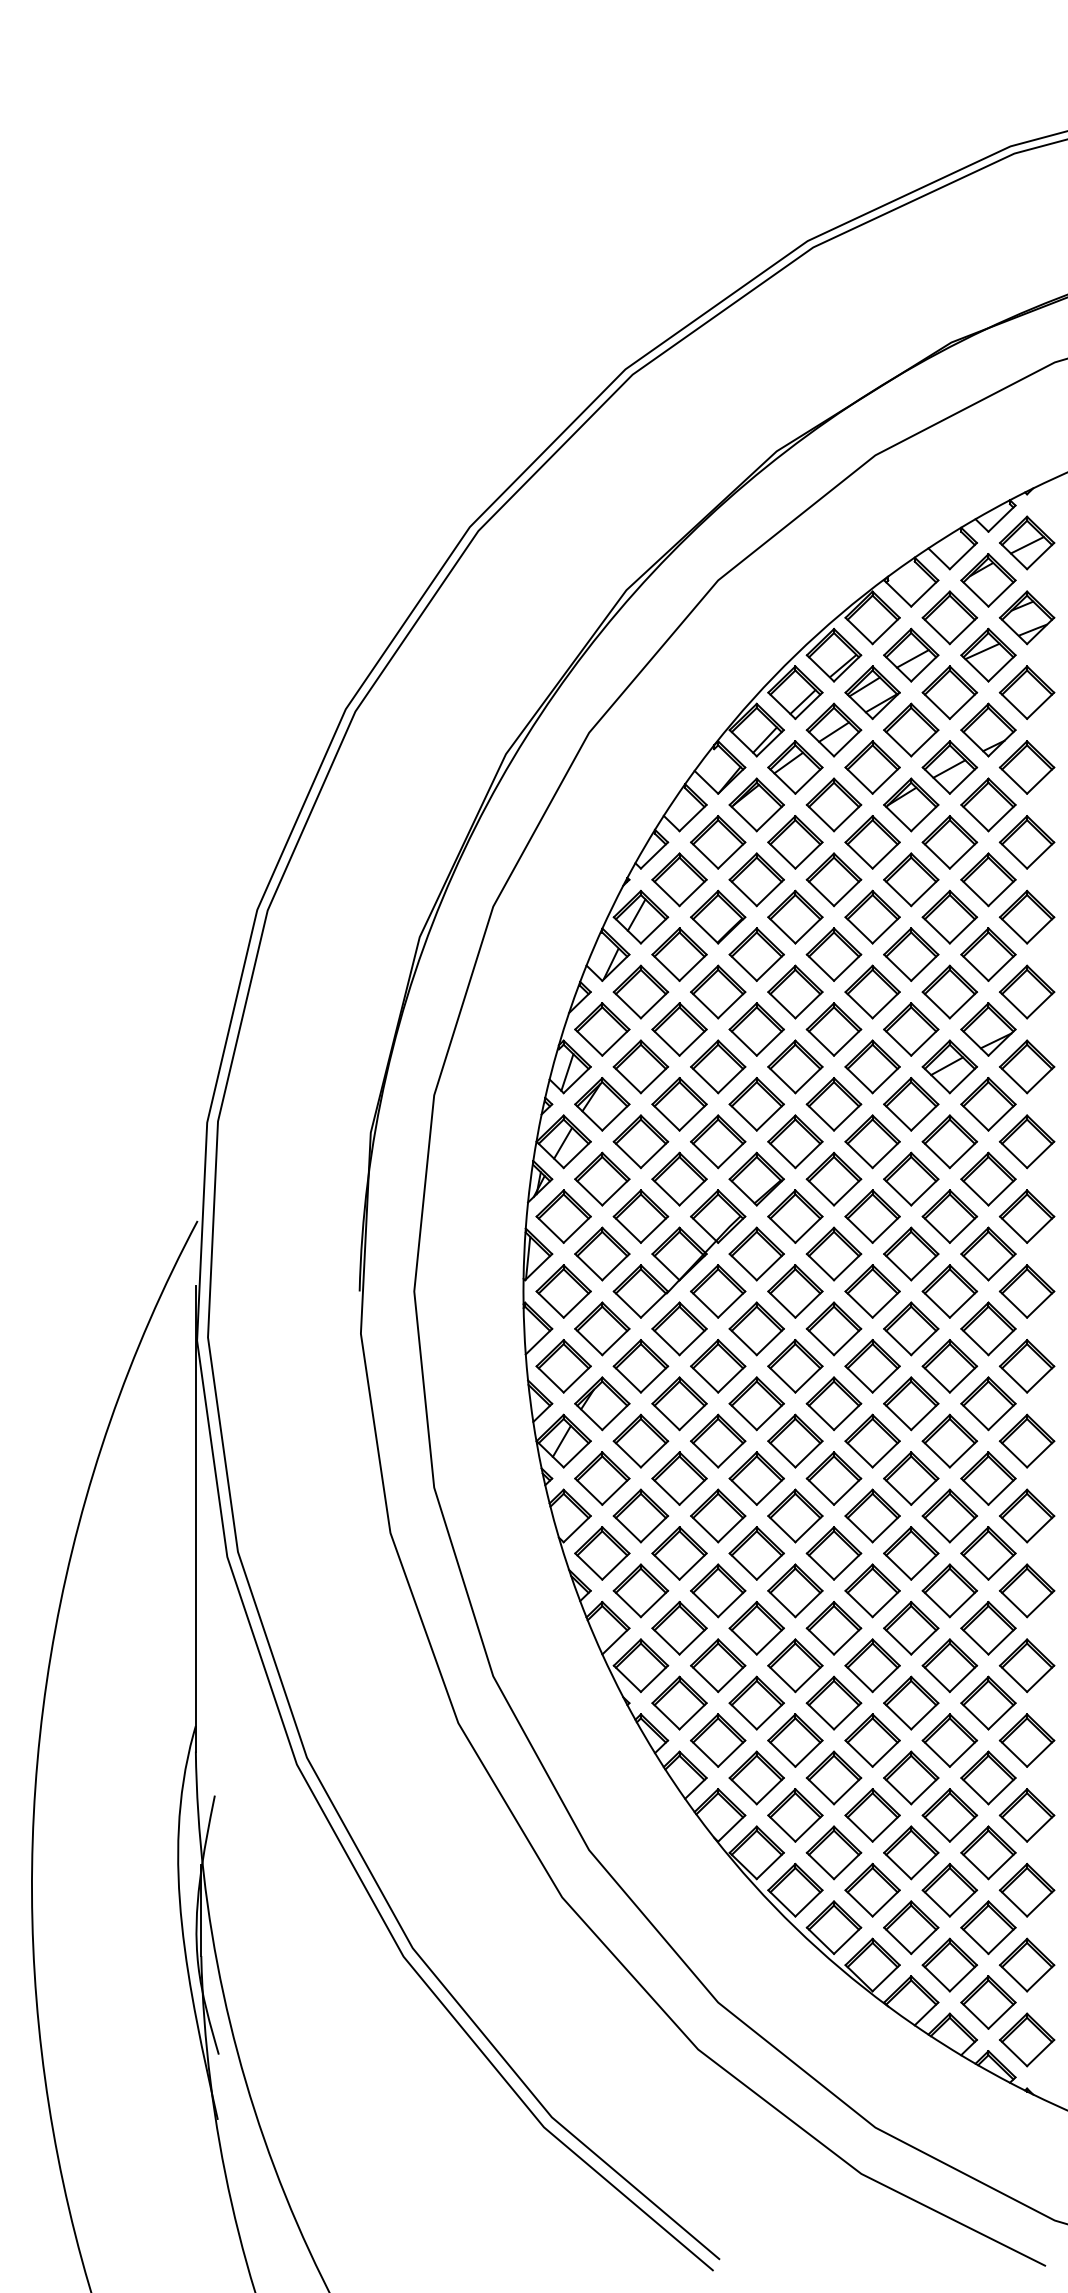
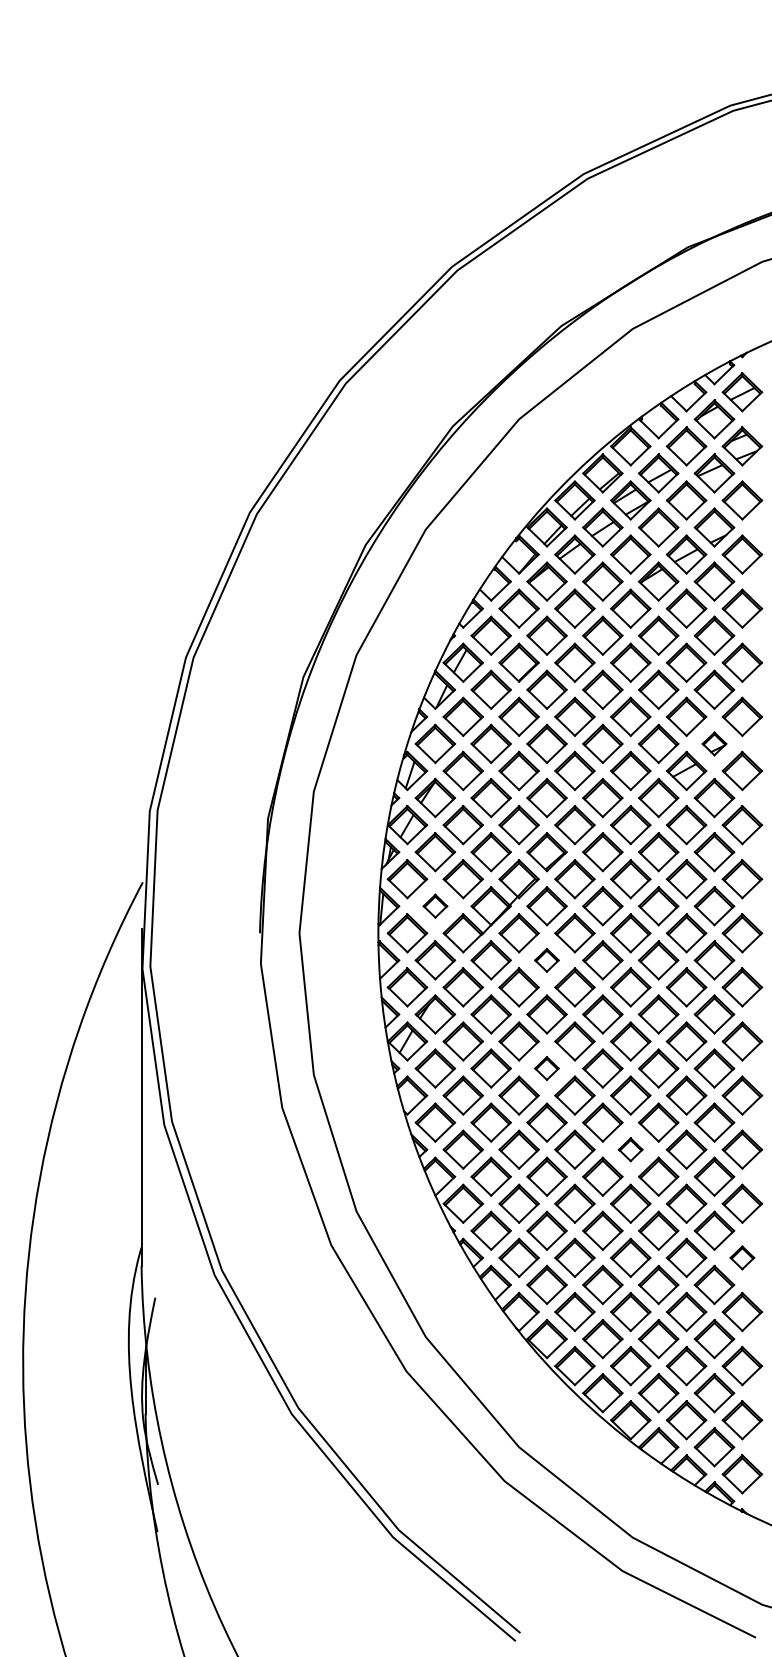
part: (988, 1029) -> (714, 743), size x0.6
part: (602, 1253) -> (435, 905), size x0.6
part: (756, 1328) -> (546, 960), size x0.6
part: (756, 1478) -> (546, 1068), size x0.6
part: (872, 1590) -> (630, 1149), size x0.6
part: (1026, 1740) -> (741, 1257), size x0.6

